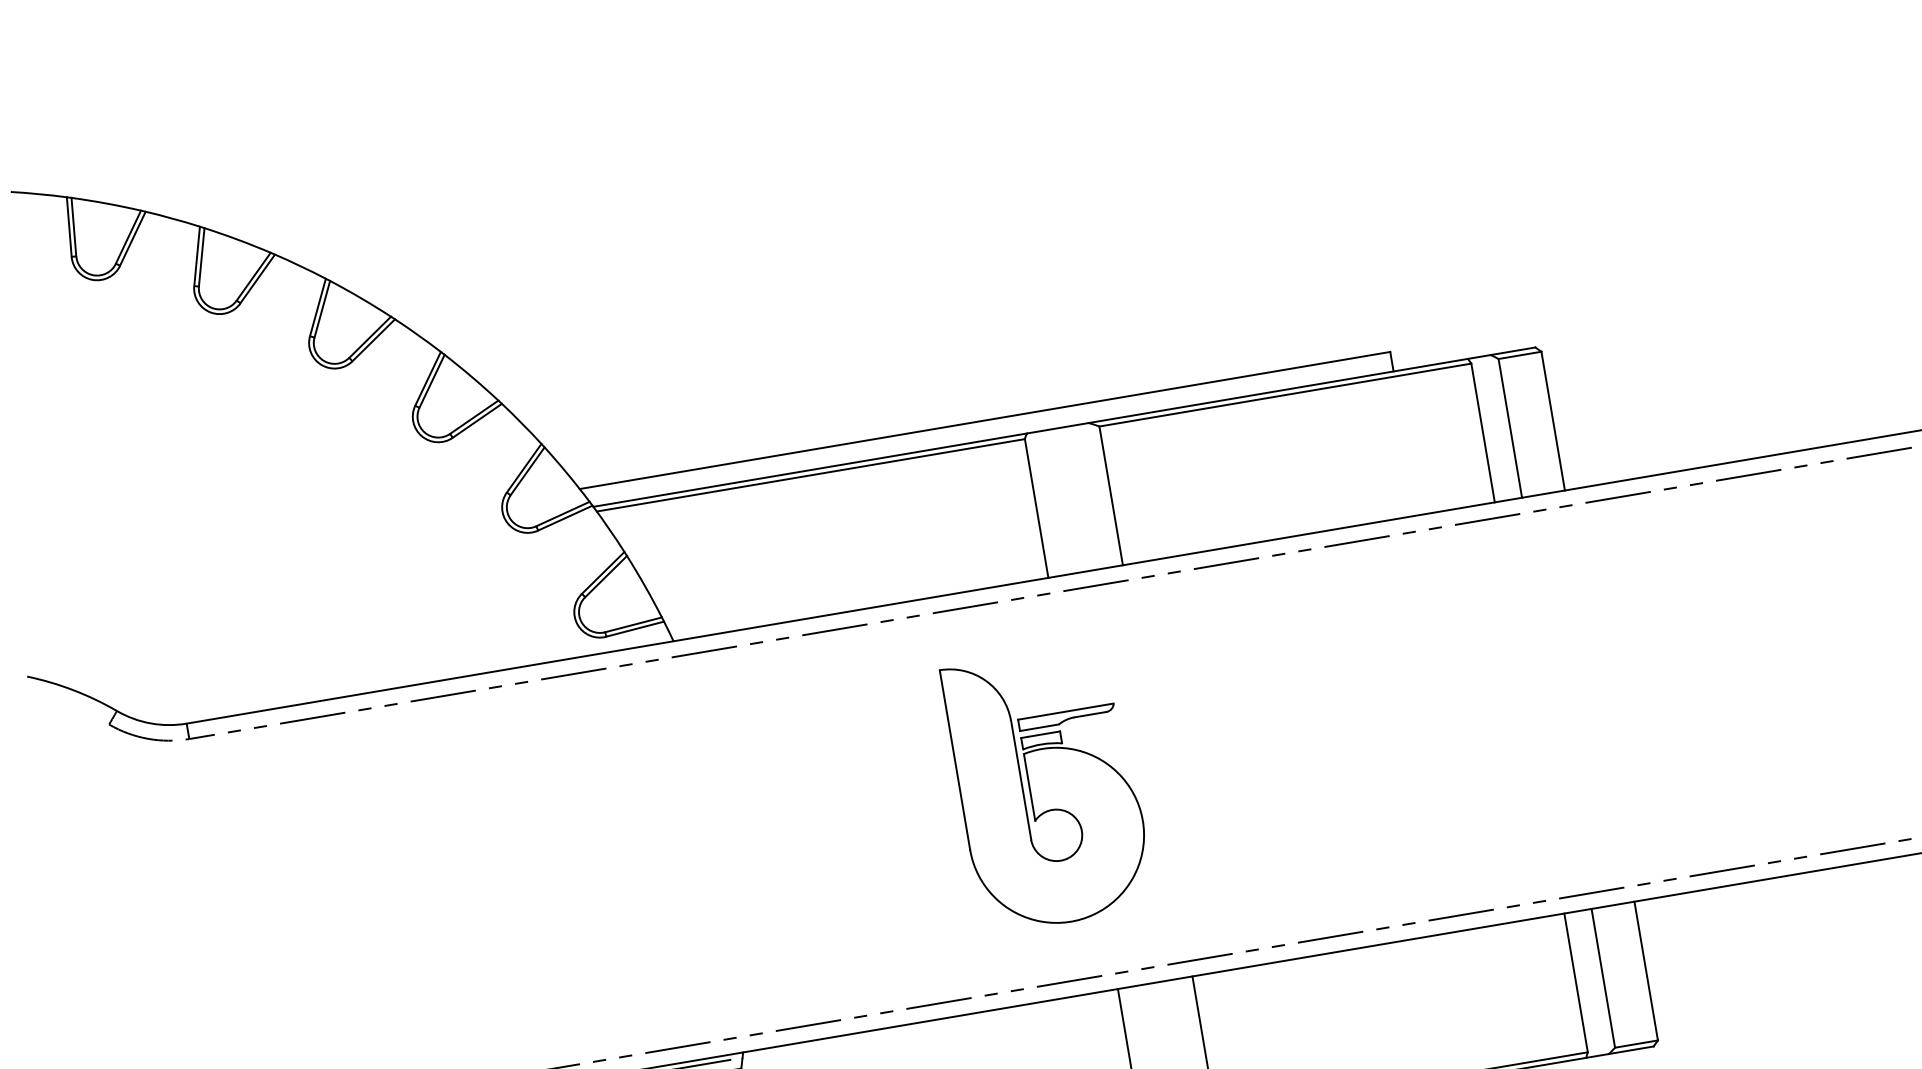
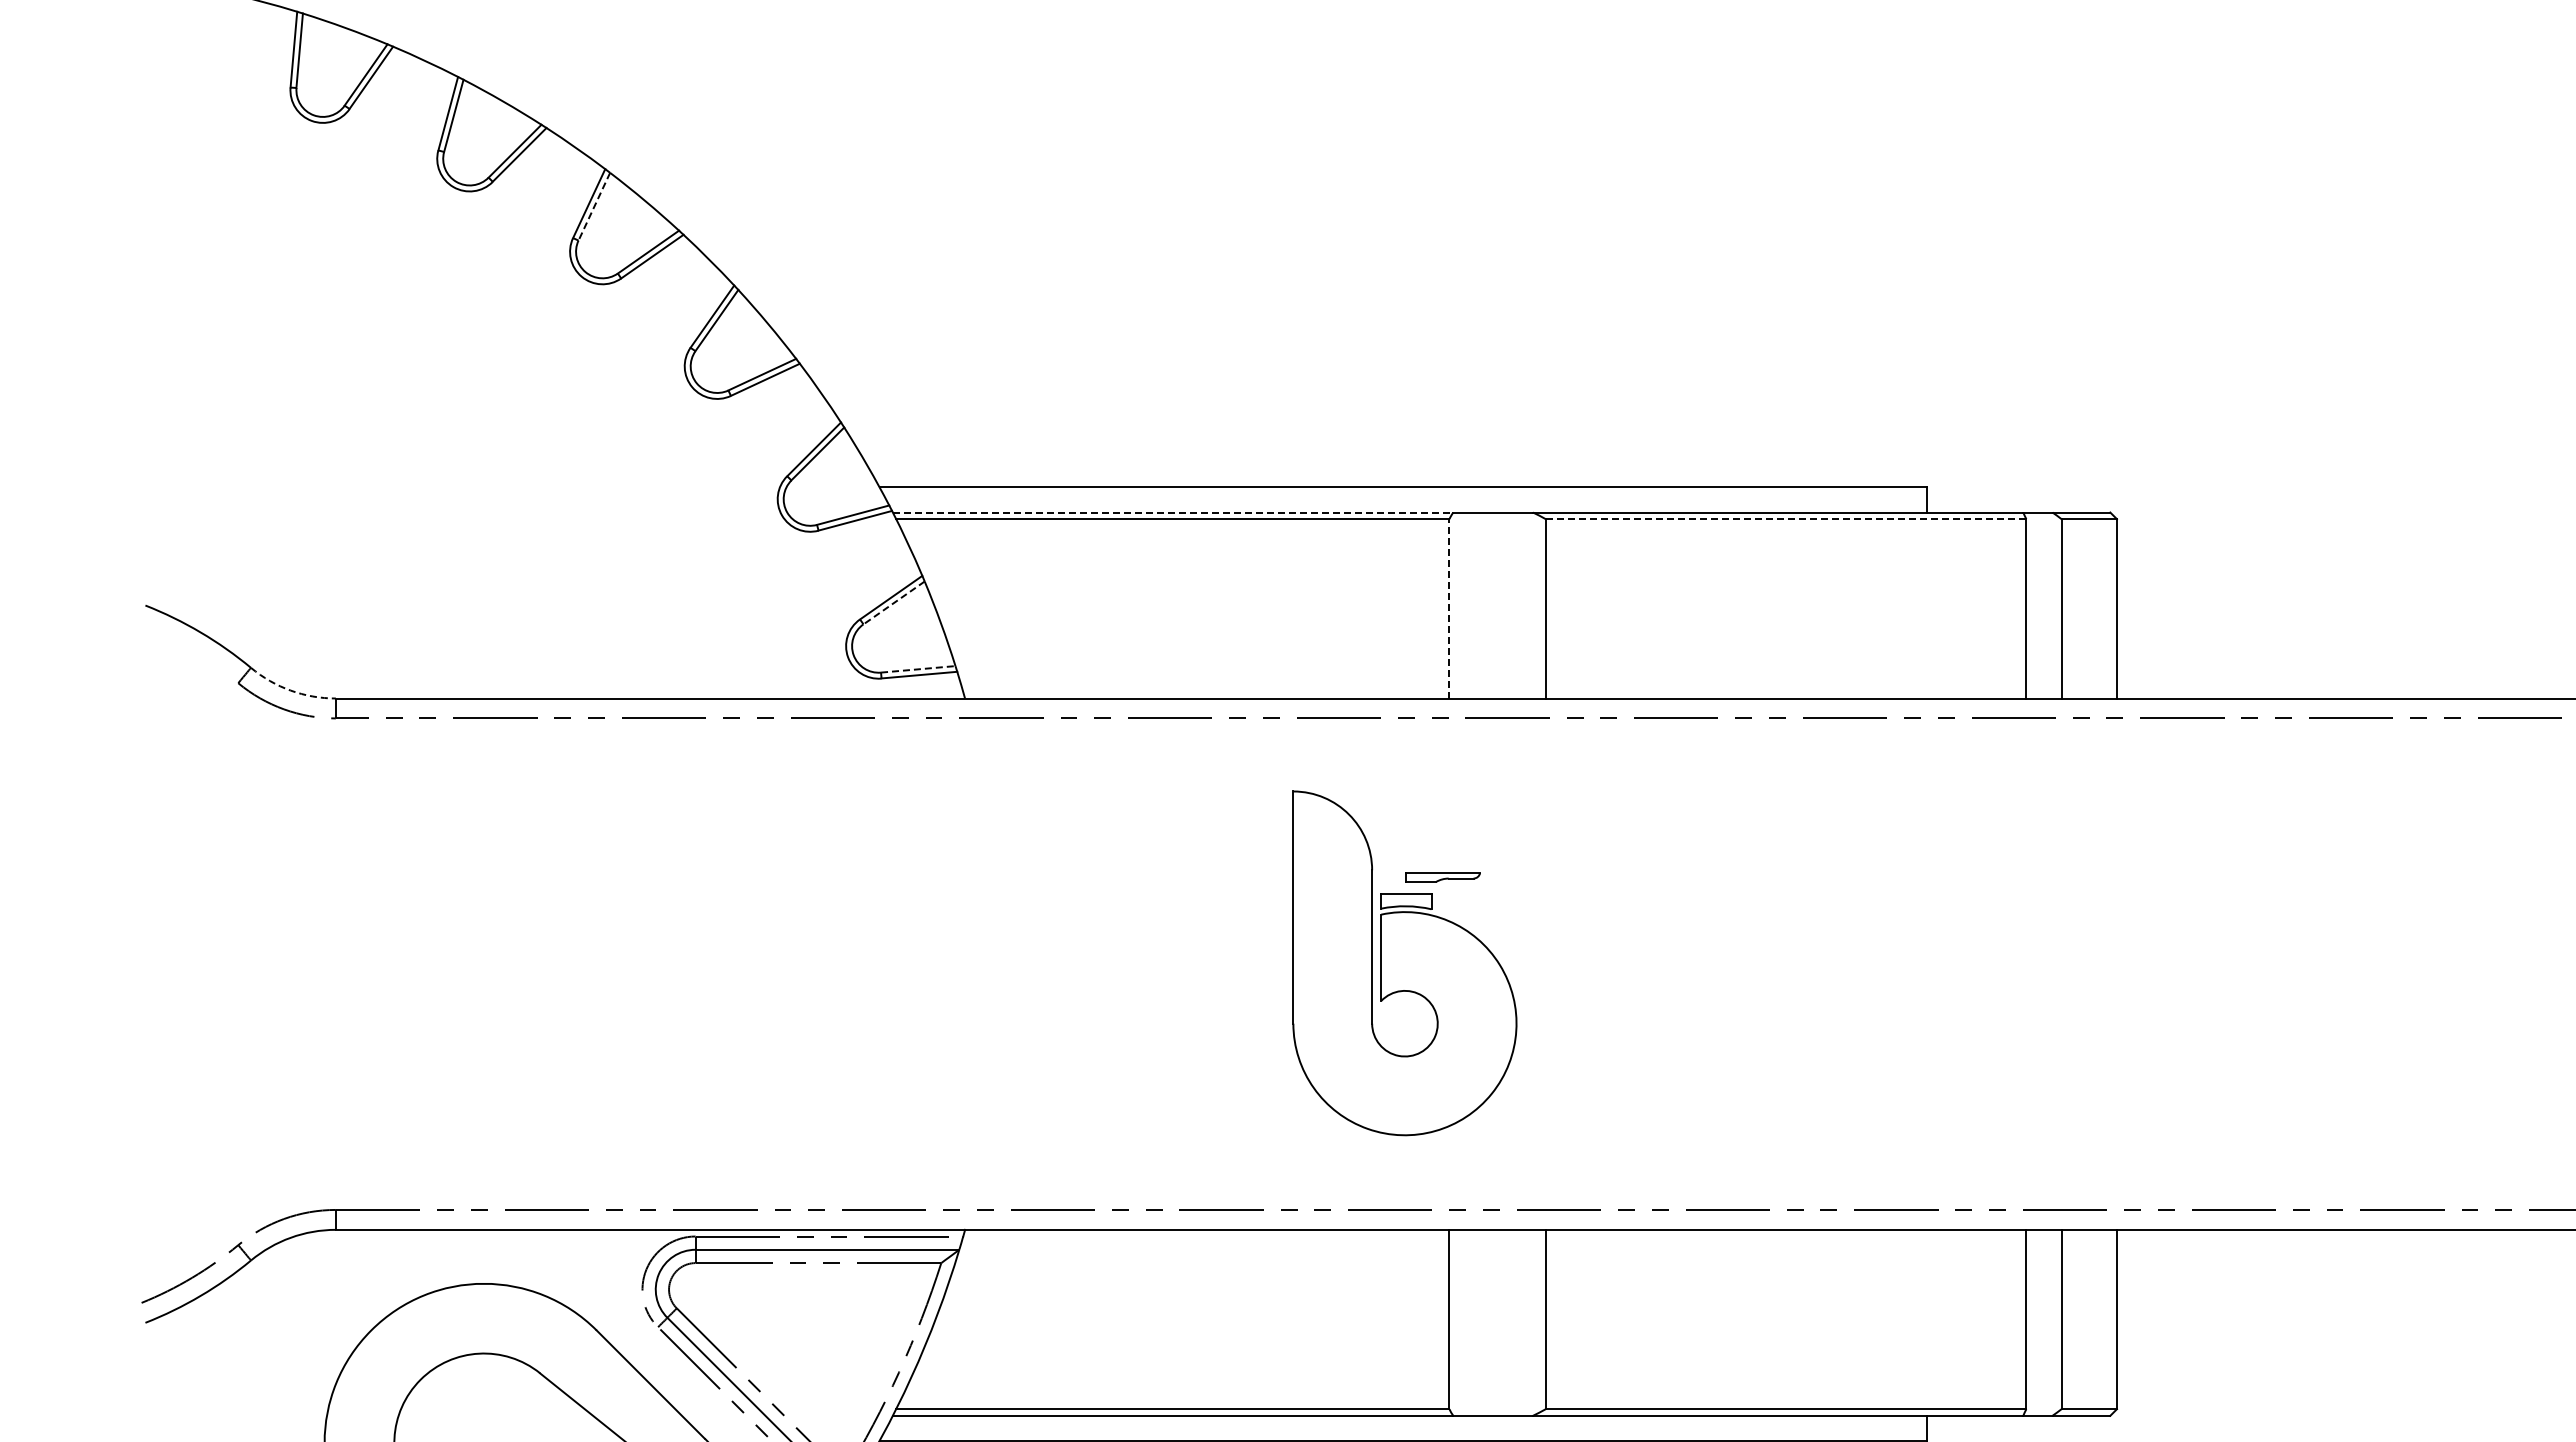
line: (322, 309) -> (594, 207), solid -> dashed
line: (1284, 395) -> (1785, 519), solid -> dashed
line: (810, 470) -> (1173, 512), solid -> dashed
line: (1036, 508) -> (1449, 608), solid -> dashed
line: (605, 577) -> (893, 603), solid -> dashed
line: (633, 624) -> (918, 669), solid -> dashed
part: (1066, 717) -> (1442, 877), size x0.6
arc: (150, 723) -> (290, 690), solid -> dashed

